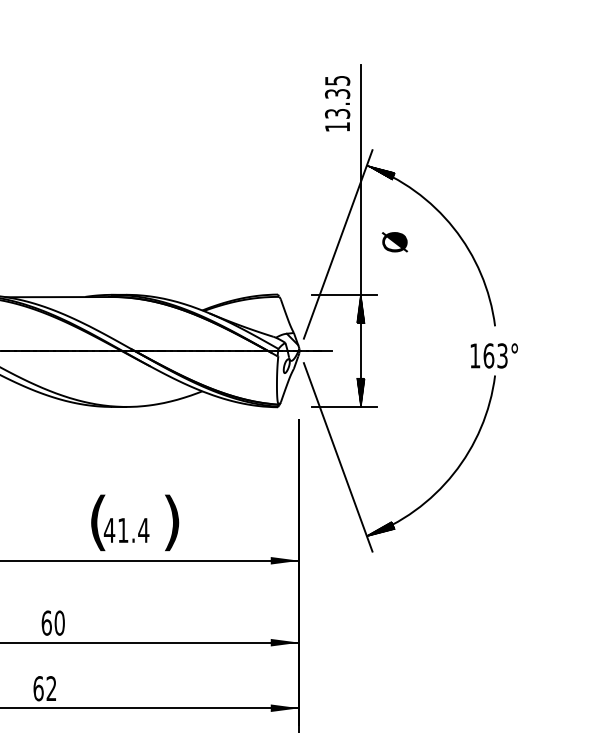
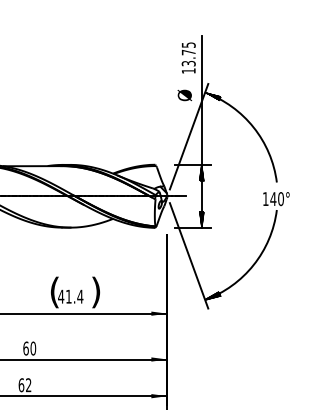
text: (337, 93) -> (188, 52), 13.35 -> 13.75
text: (394, 242) -> (184, 95), moved
text: (494, 356) -> (276, 199), 163° -> 140°

